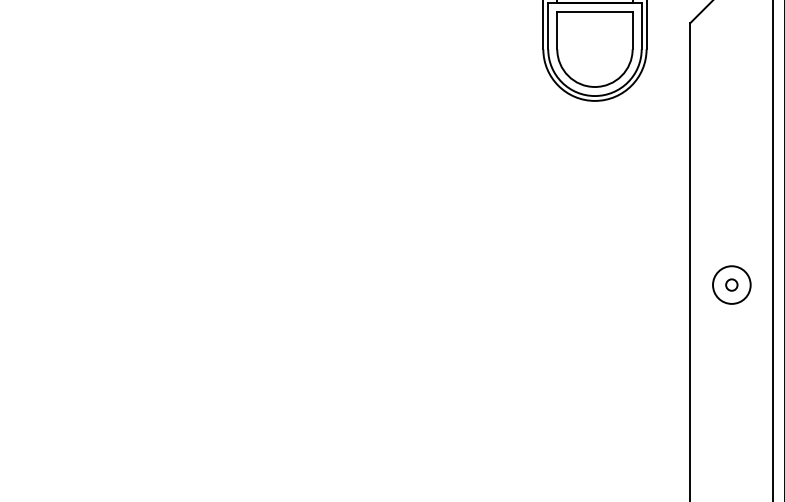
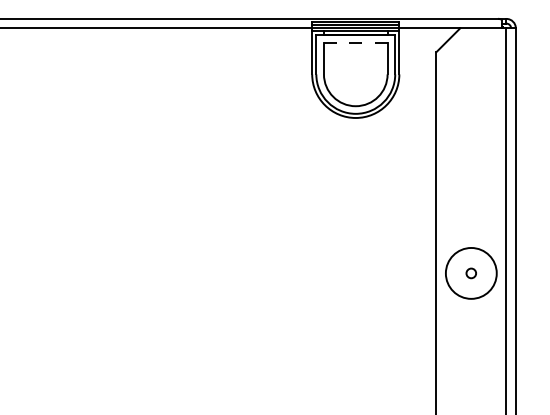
line: (594, 11) -> (355, 42), solid -> dashed
circle: (731, 284) -> (471, 272), size x1.6

